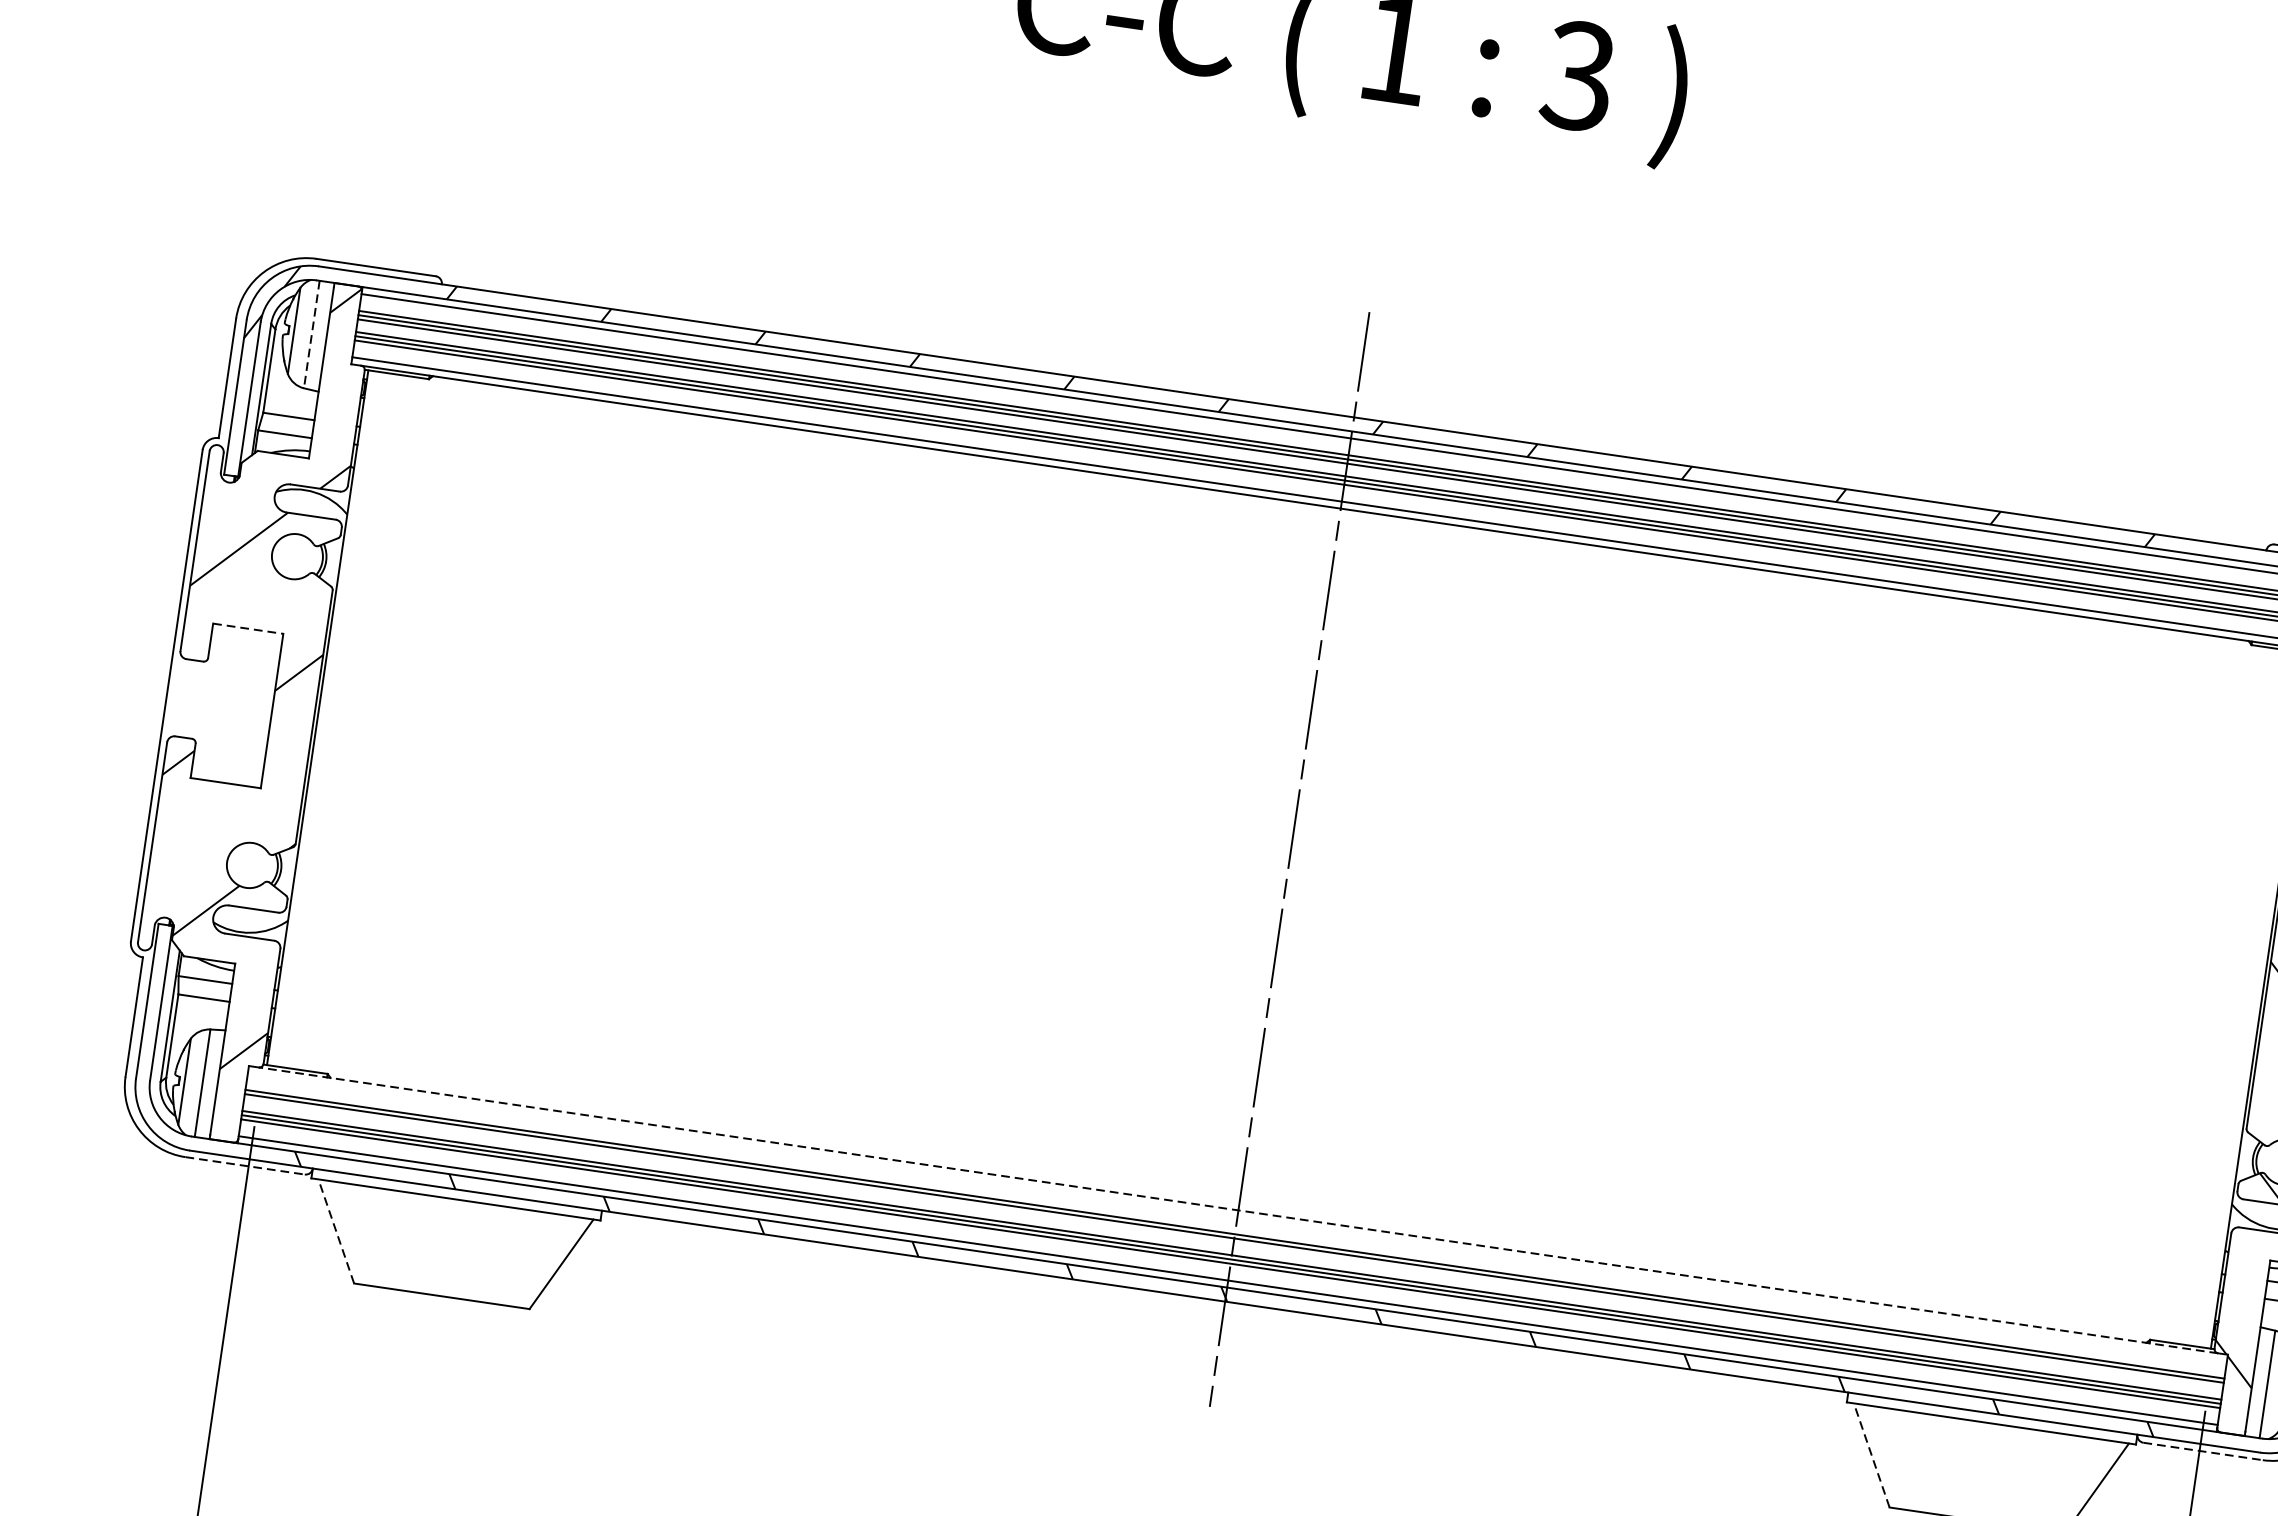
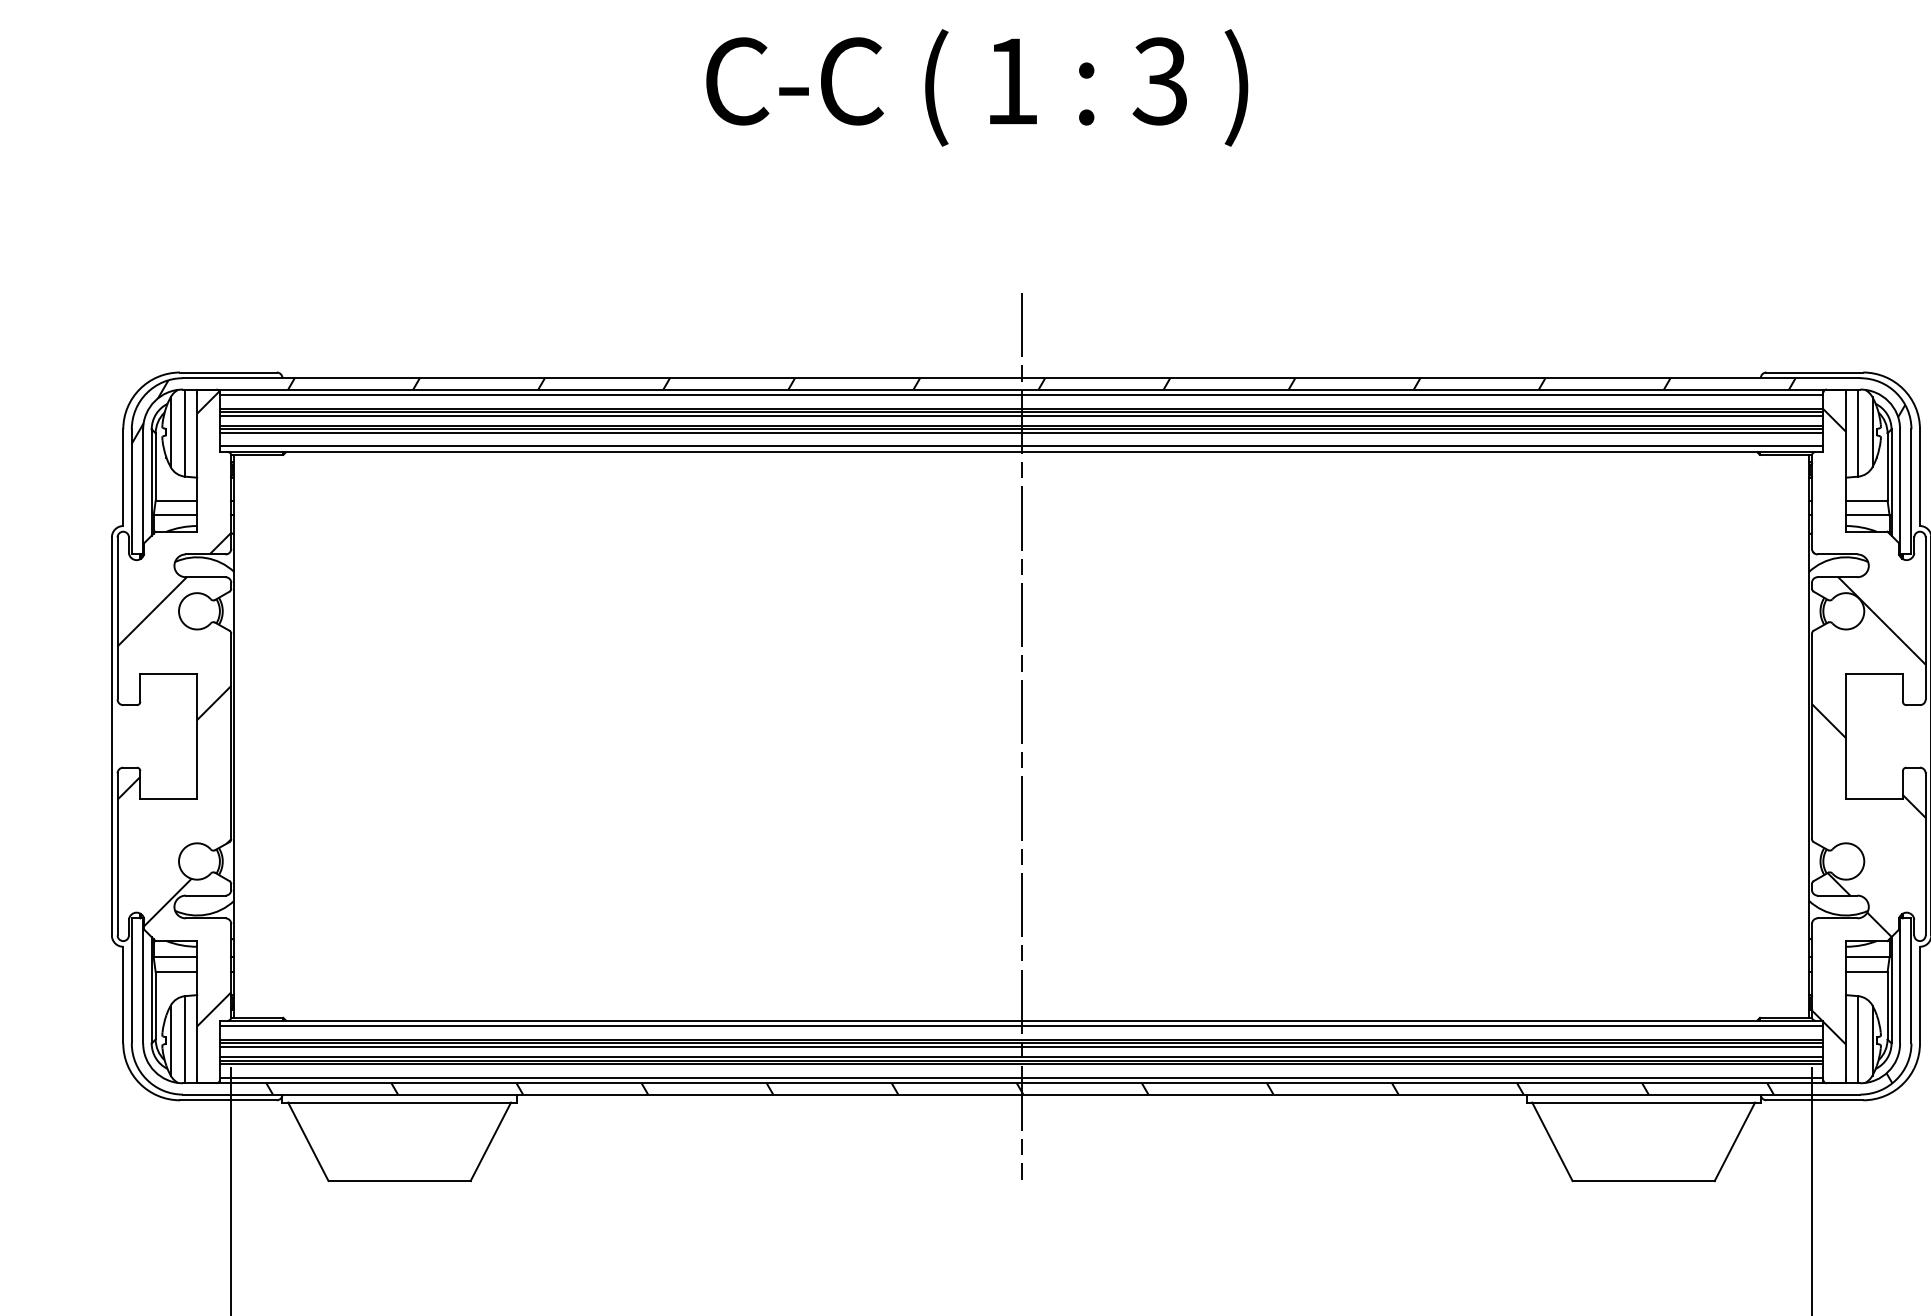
line: (312, 335) -> (185, 433), dashed -> solid
line: (249, 628) -> (169, 673), dashed -> solid
line: (245, 1166) -> (228, 1100), dashed -> solid
line: (1238, 1210) -> (1021, 1020), dashed -> solid
line: (1237, 1217) -> (1021, 1026), added
line: (336, 1231) -> (308, 1141), dashed -> solid
line: (1233, 1242) -> (1021, 1046), added
line: (2203, 1451) -> (1815, 1100), dashed -> solid
line: (1871, 1455) -> (1552, 1141), dashed -> solid

